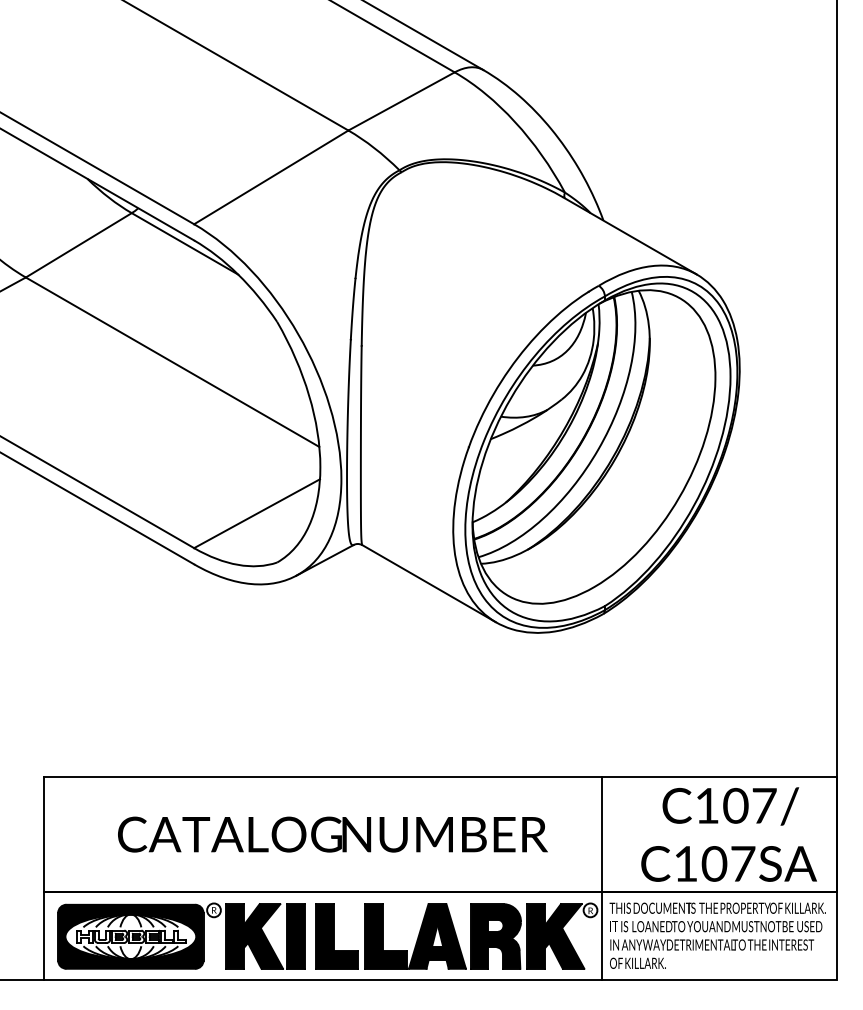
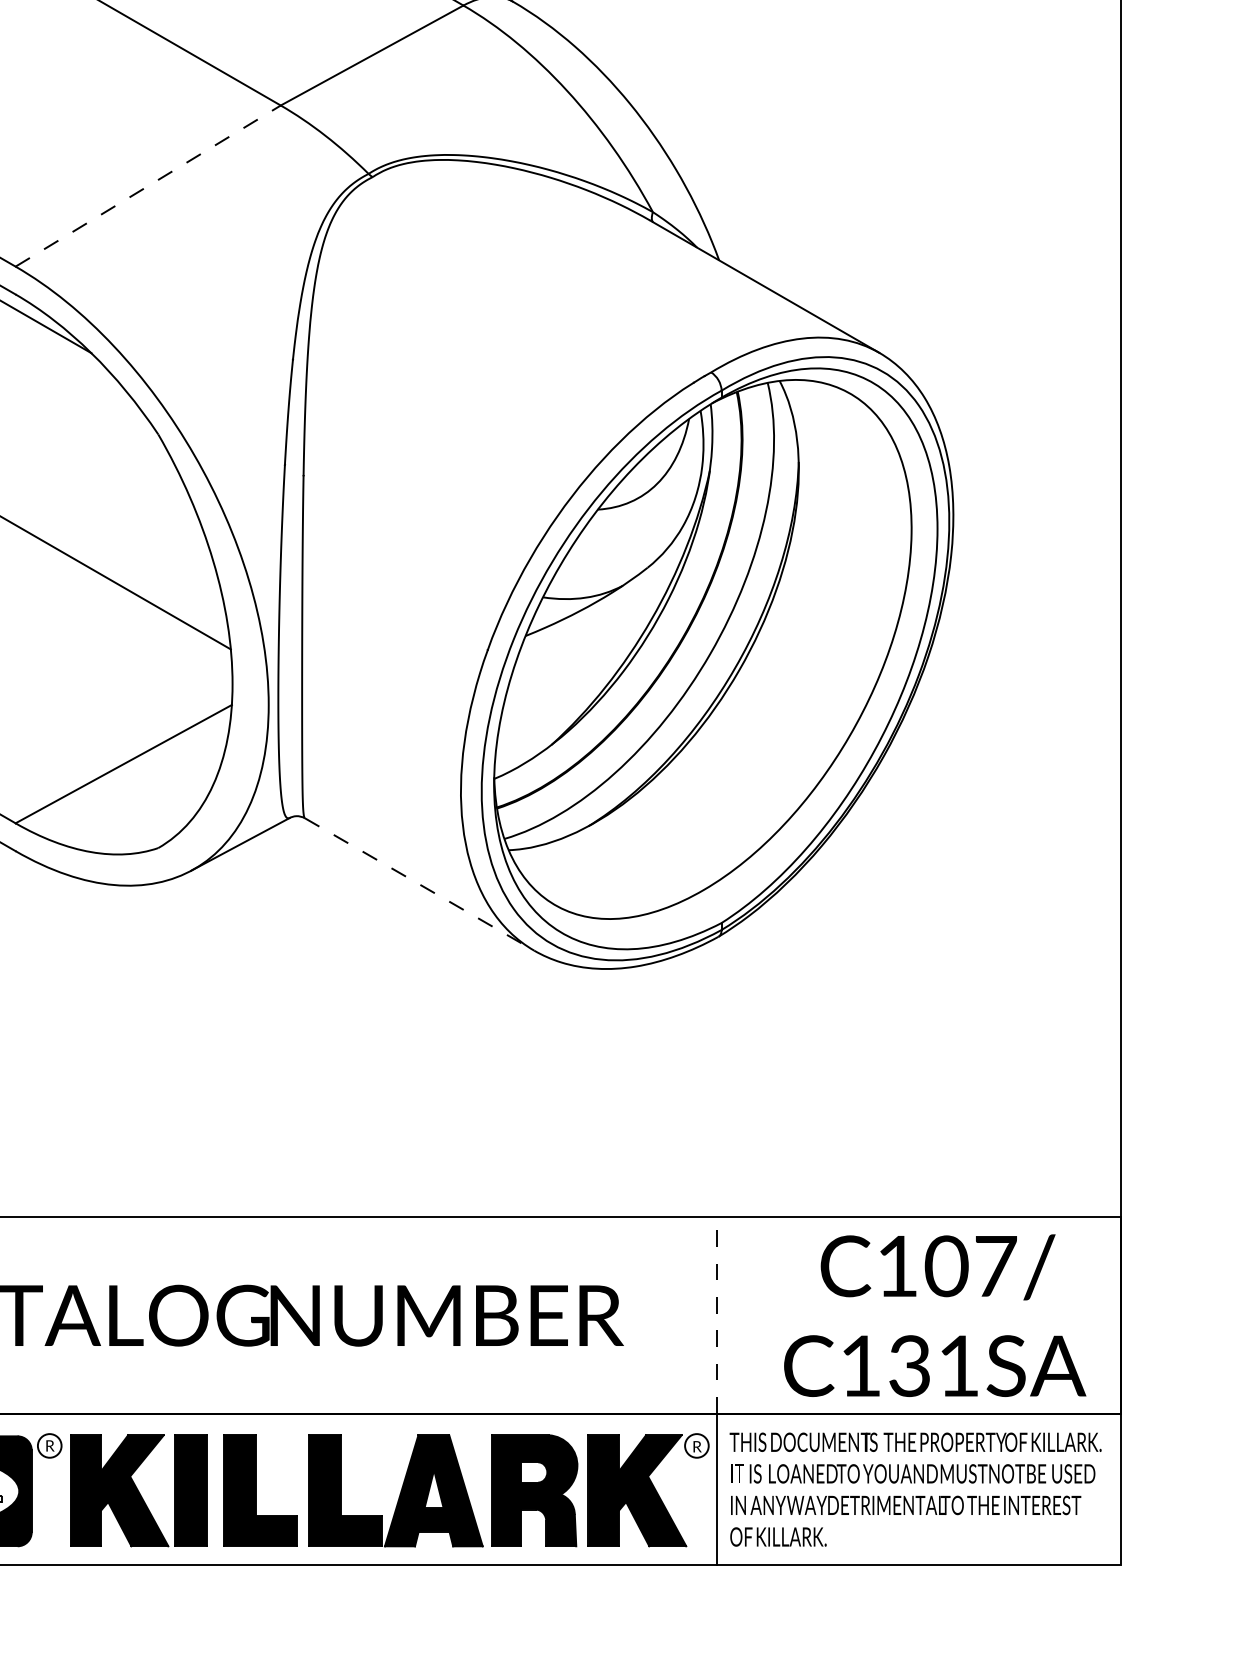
line: (271, 177) -> (148, 186), solid -> dashed
line: (429, 583) -> (420, 884), solid -> dashed
line: (601, 833) -> (715, 1313), solid -> dashed
text: (728, 863) -> (934, 1365), C107SA -> C131SA

